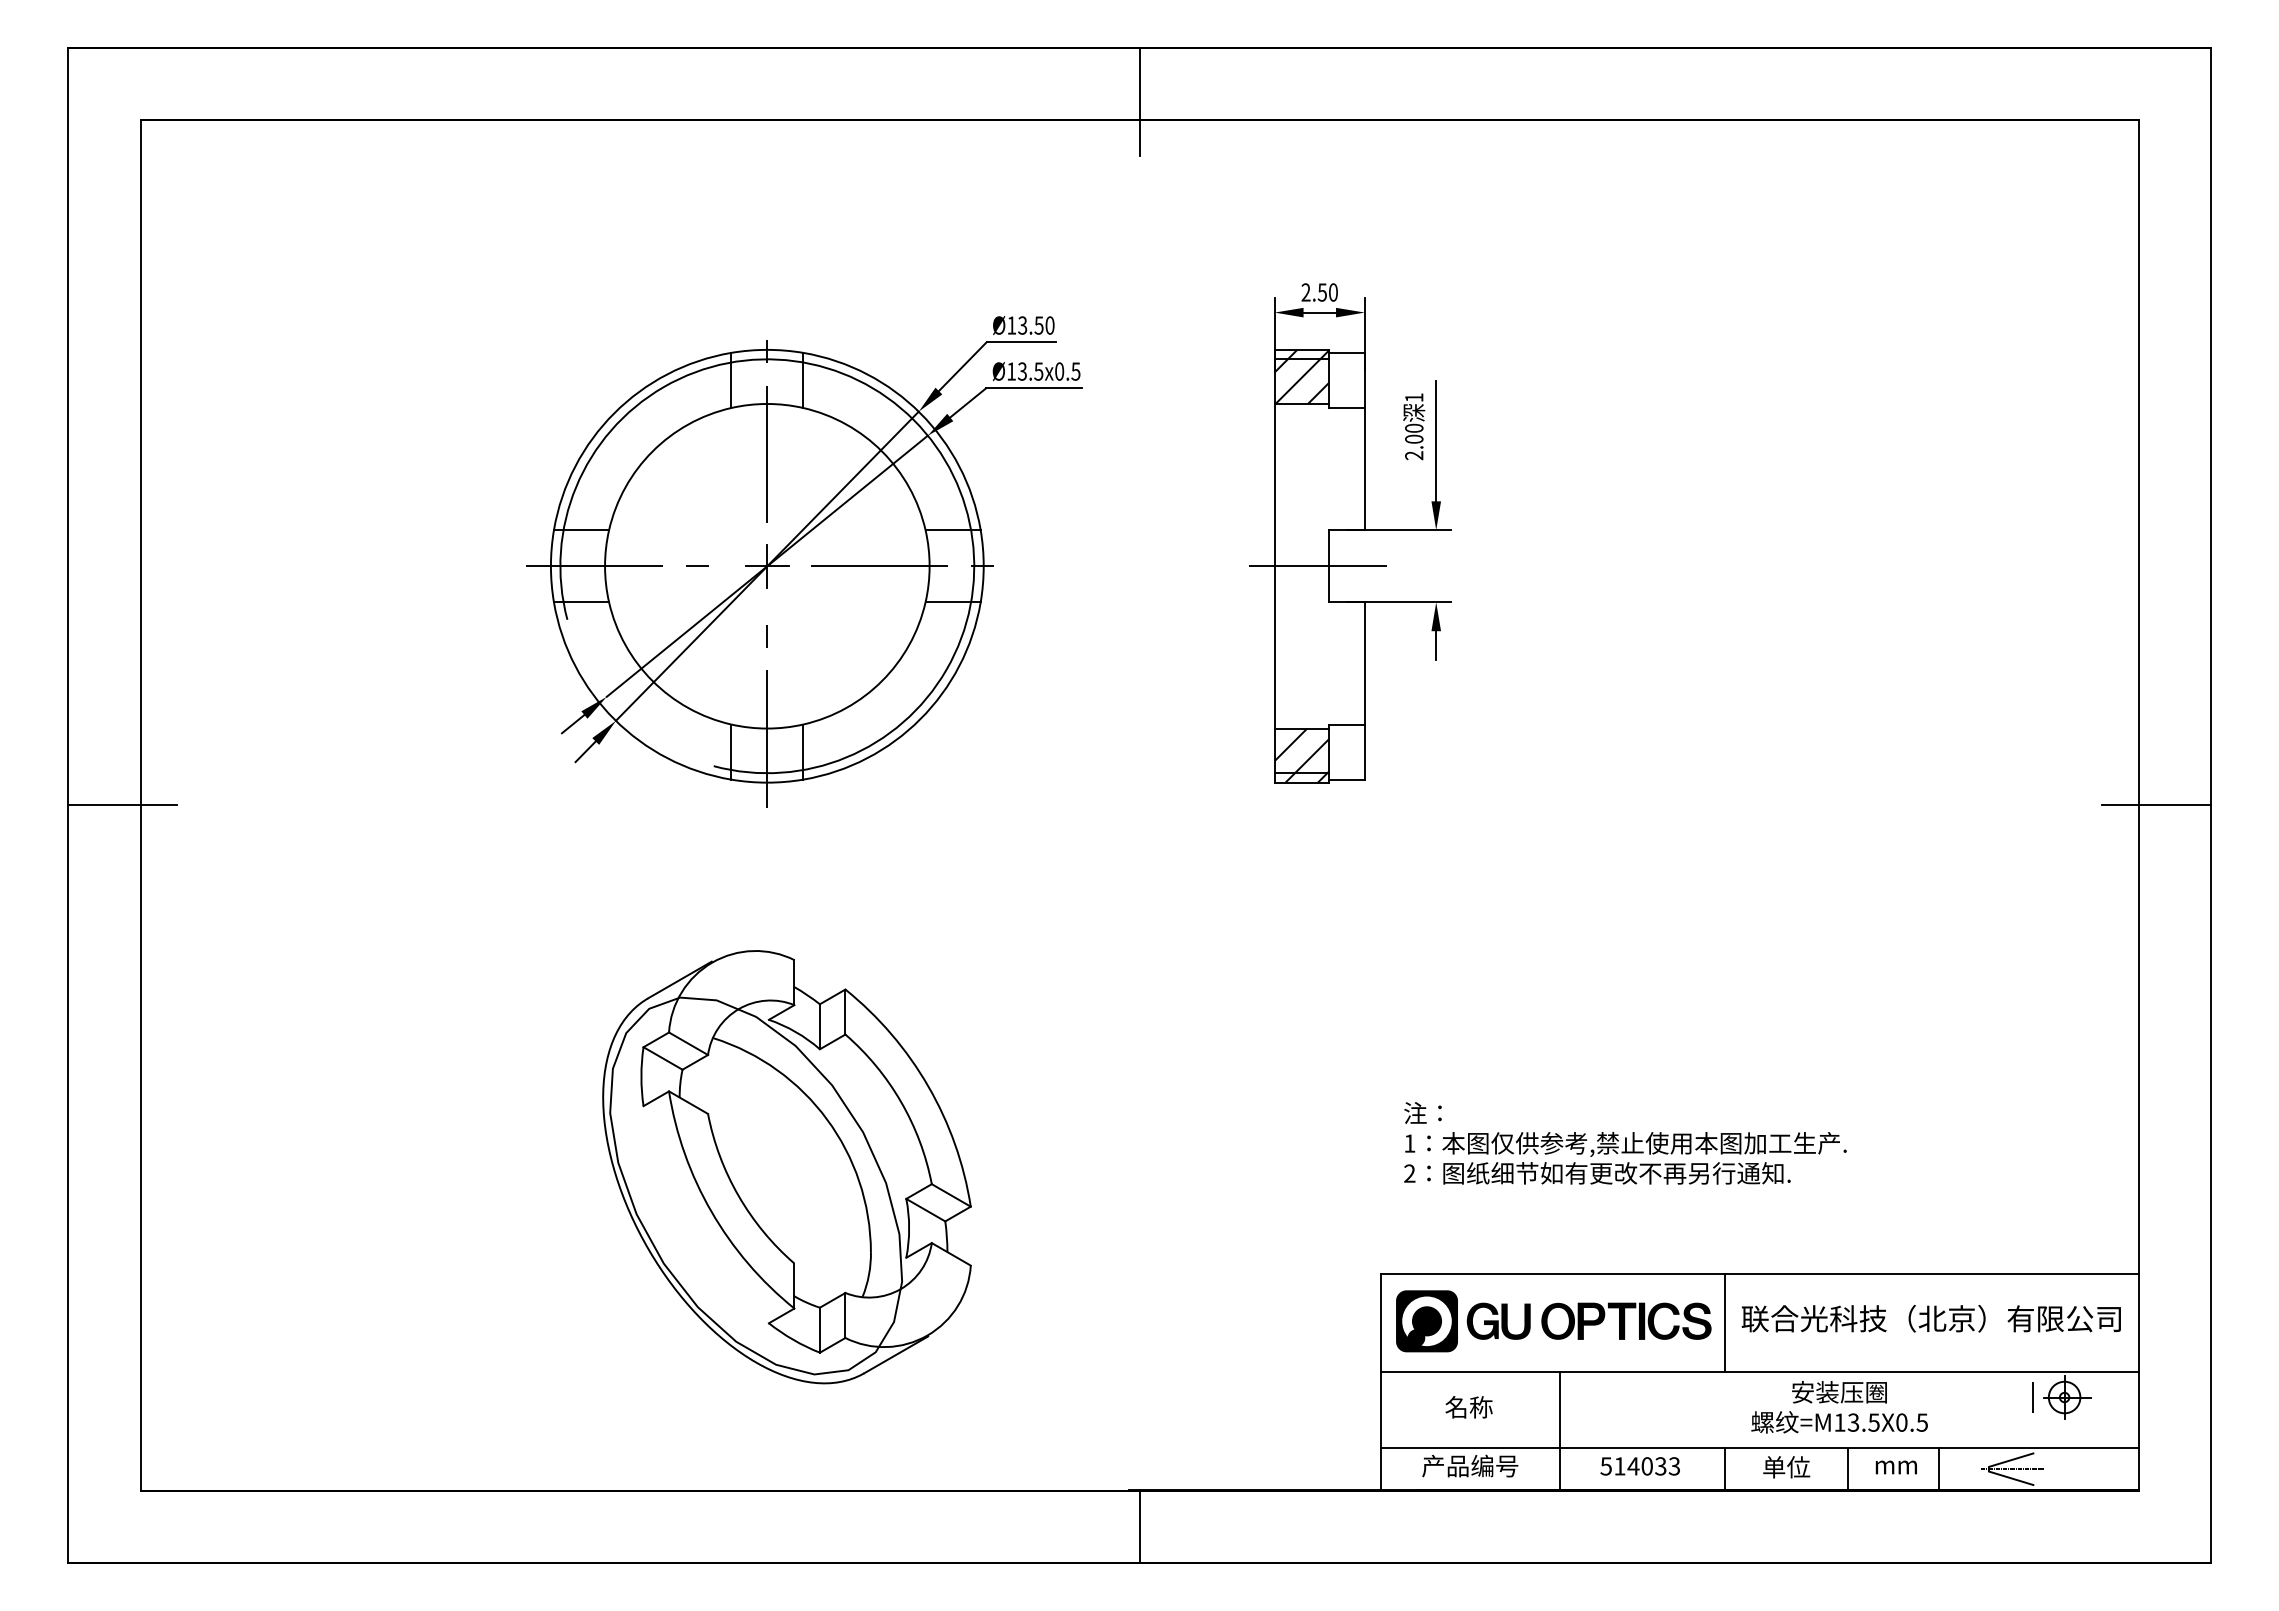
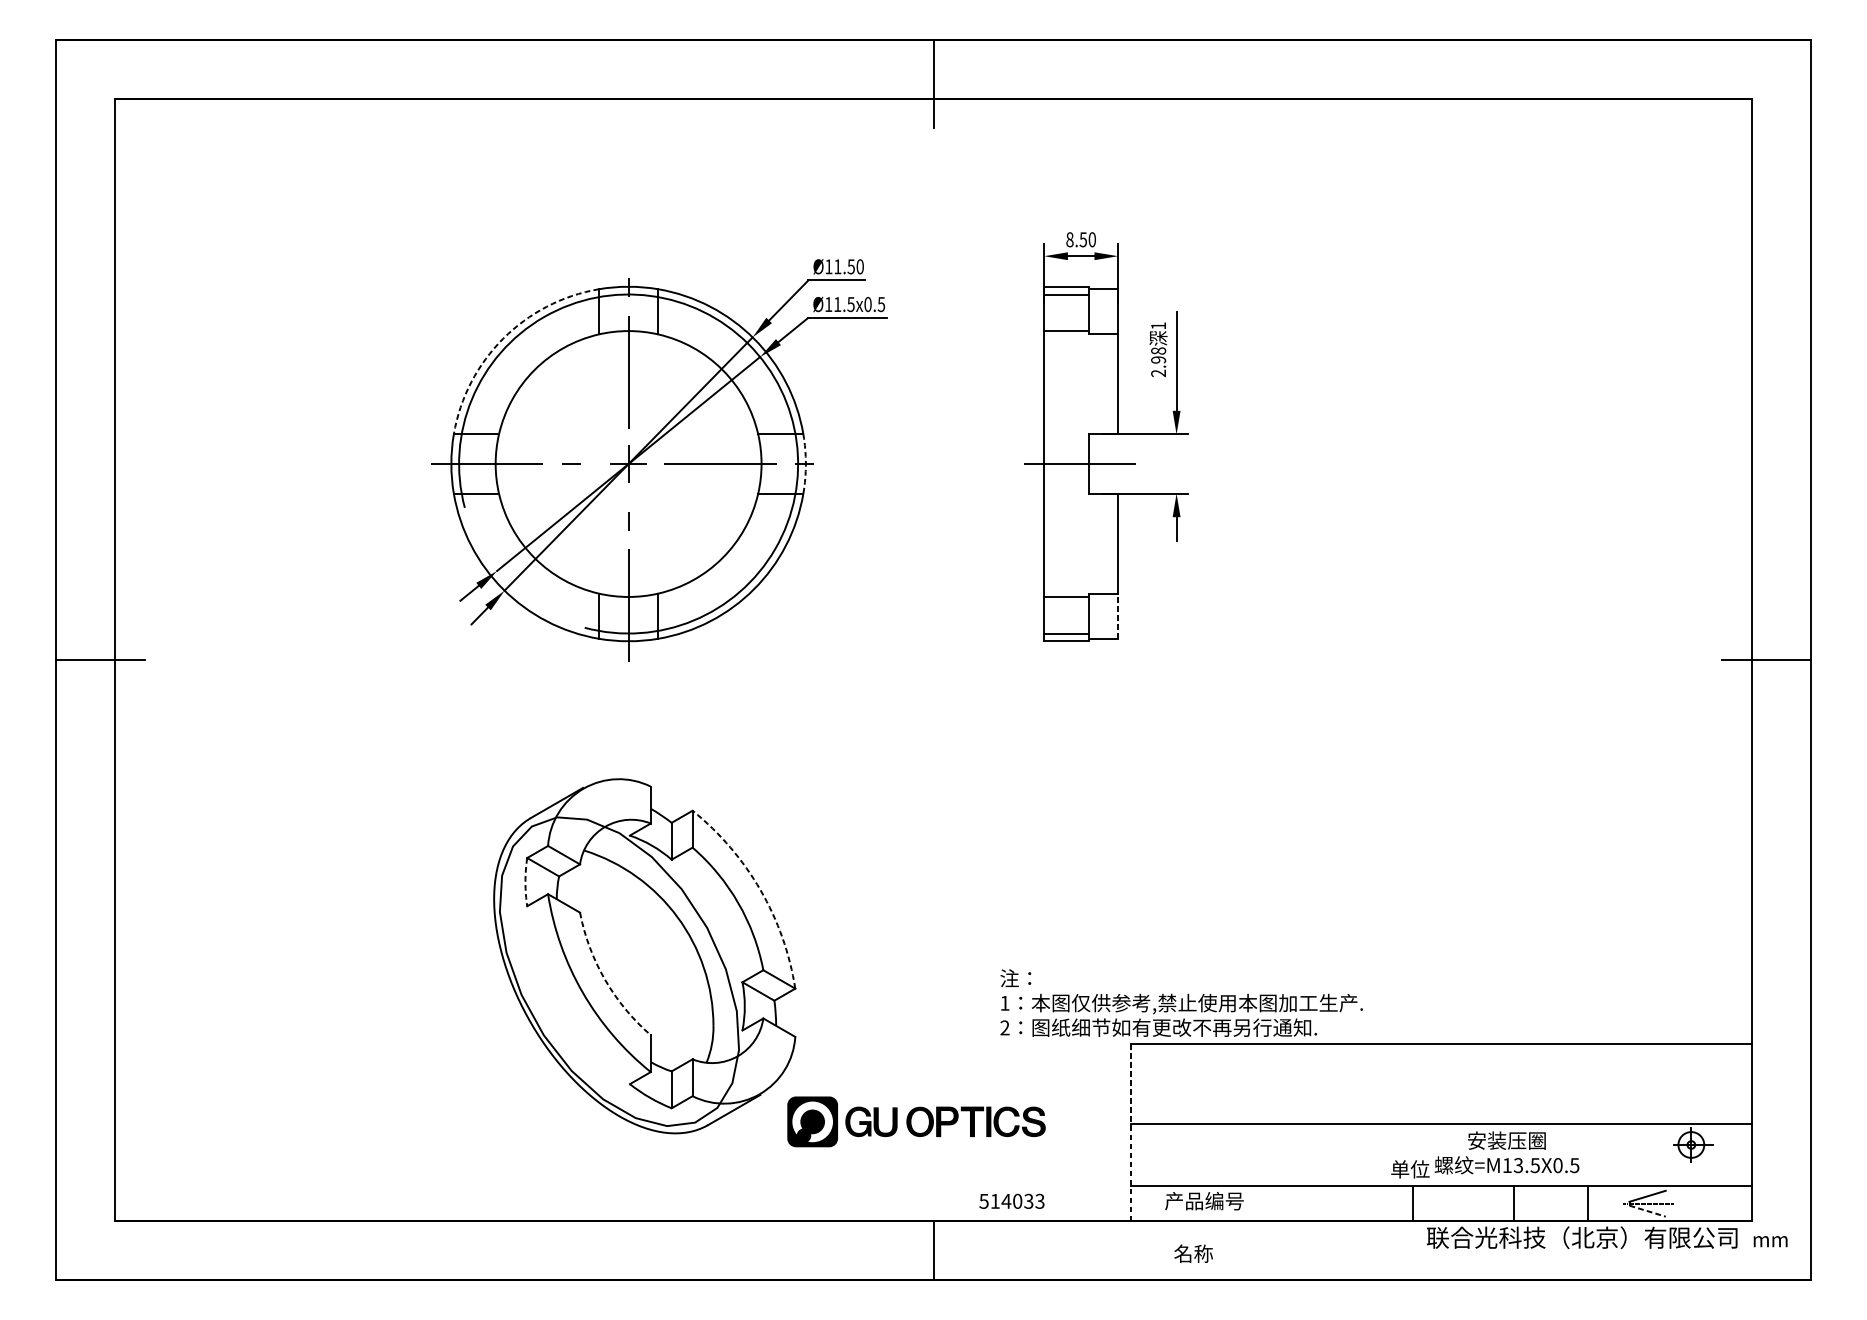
text: (1305, 292) -> (1069, 239), 2.50 -> 8.50
text: (1022, 325) -> (837, 266), Ø13.50 -> Ø11.50
text: (1021, 371) -> (836, 304), Ø13.5x0.5 -> Ø11.5x0.5
hatch: (1301, 376) -> (1066, 308), removed
arc: (614, 413) -> (503, 338), solid -> dashed
text: (1414, 433) -> (1158, 355), 2.00 -> 2.98
arc: (983, 566) -> (805, 464), solid -> dashed
line: (1364, 752) -> (1117, 616), solid -> dashed
hatch: (1301, 755) -> (1066, 619), removed
arc: (641, 1076) -> (525, 882), solid -> dashed
arc: (928, 1086) -> (760, 890), solid -> dashed
text: (1625, 1143) -> (1181, 1003), moved
arc: (738, 1195) -> (605, 979), solid -> dashed
text: (1930, 1318) -> (1581, 1237), moved
part: (1553, 1321) -> (916, 1122), moved
line: (1724, 1322) -> (1412, 1083), removed
line: (1381, 1382) -> (1131, 1132), solid -> dashed
line: (2033, 1397) -> (1665, 1144), removed
text: (1468, 1407) -> (1193, 1253), moved
line: (1559, 1431) -> (1277, 1172), removed
text: (1639, 1466) -> (1011, 1201), moved
text: (1786, 1467) -> (1410, 1169), moved
text: (1895, 1467) -> (1769, 1241), moved
line: (2011, 1478) -> (1647, 1211), solid -> dashed

